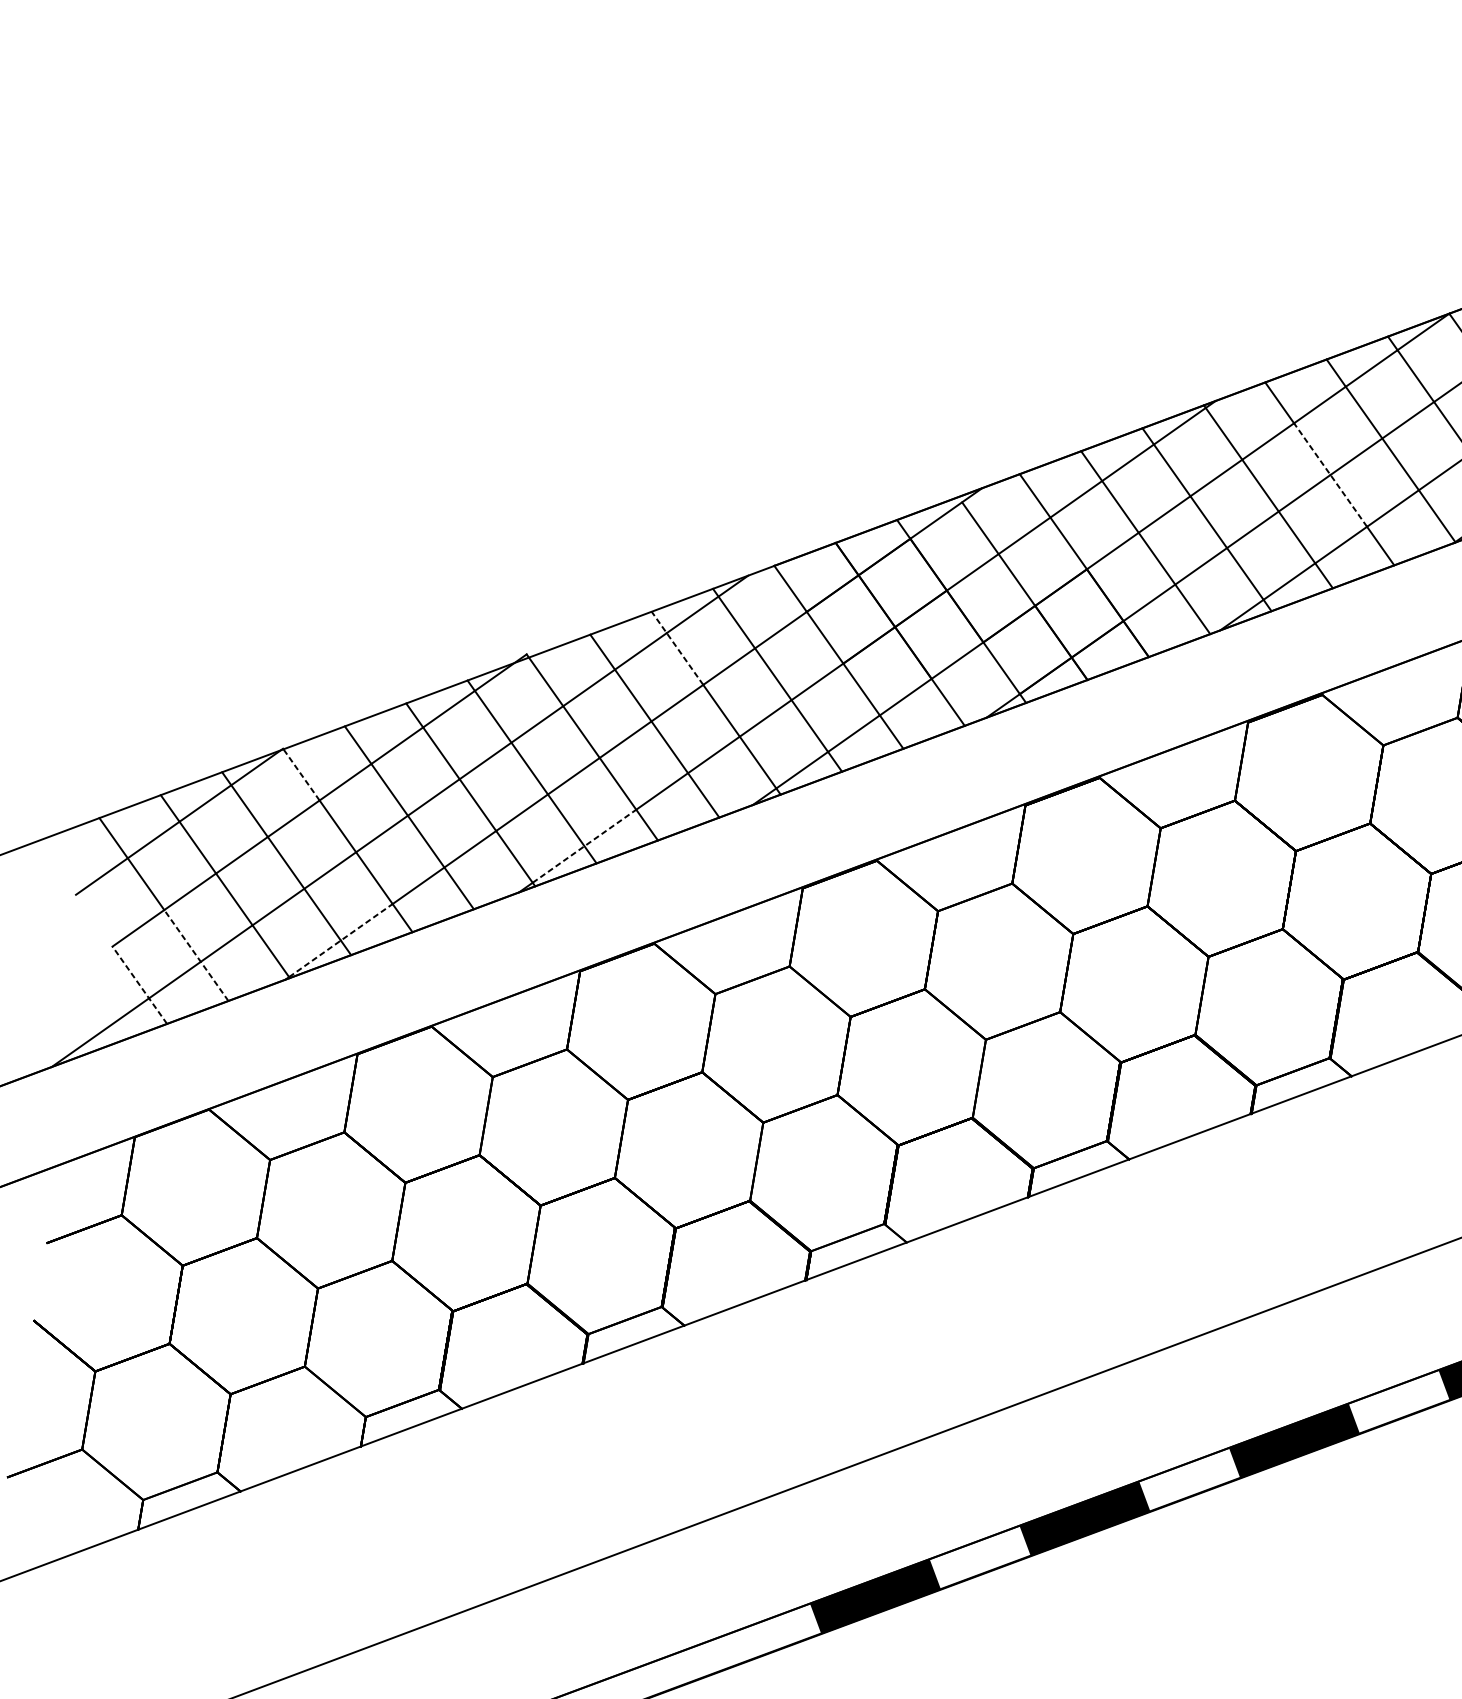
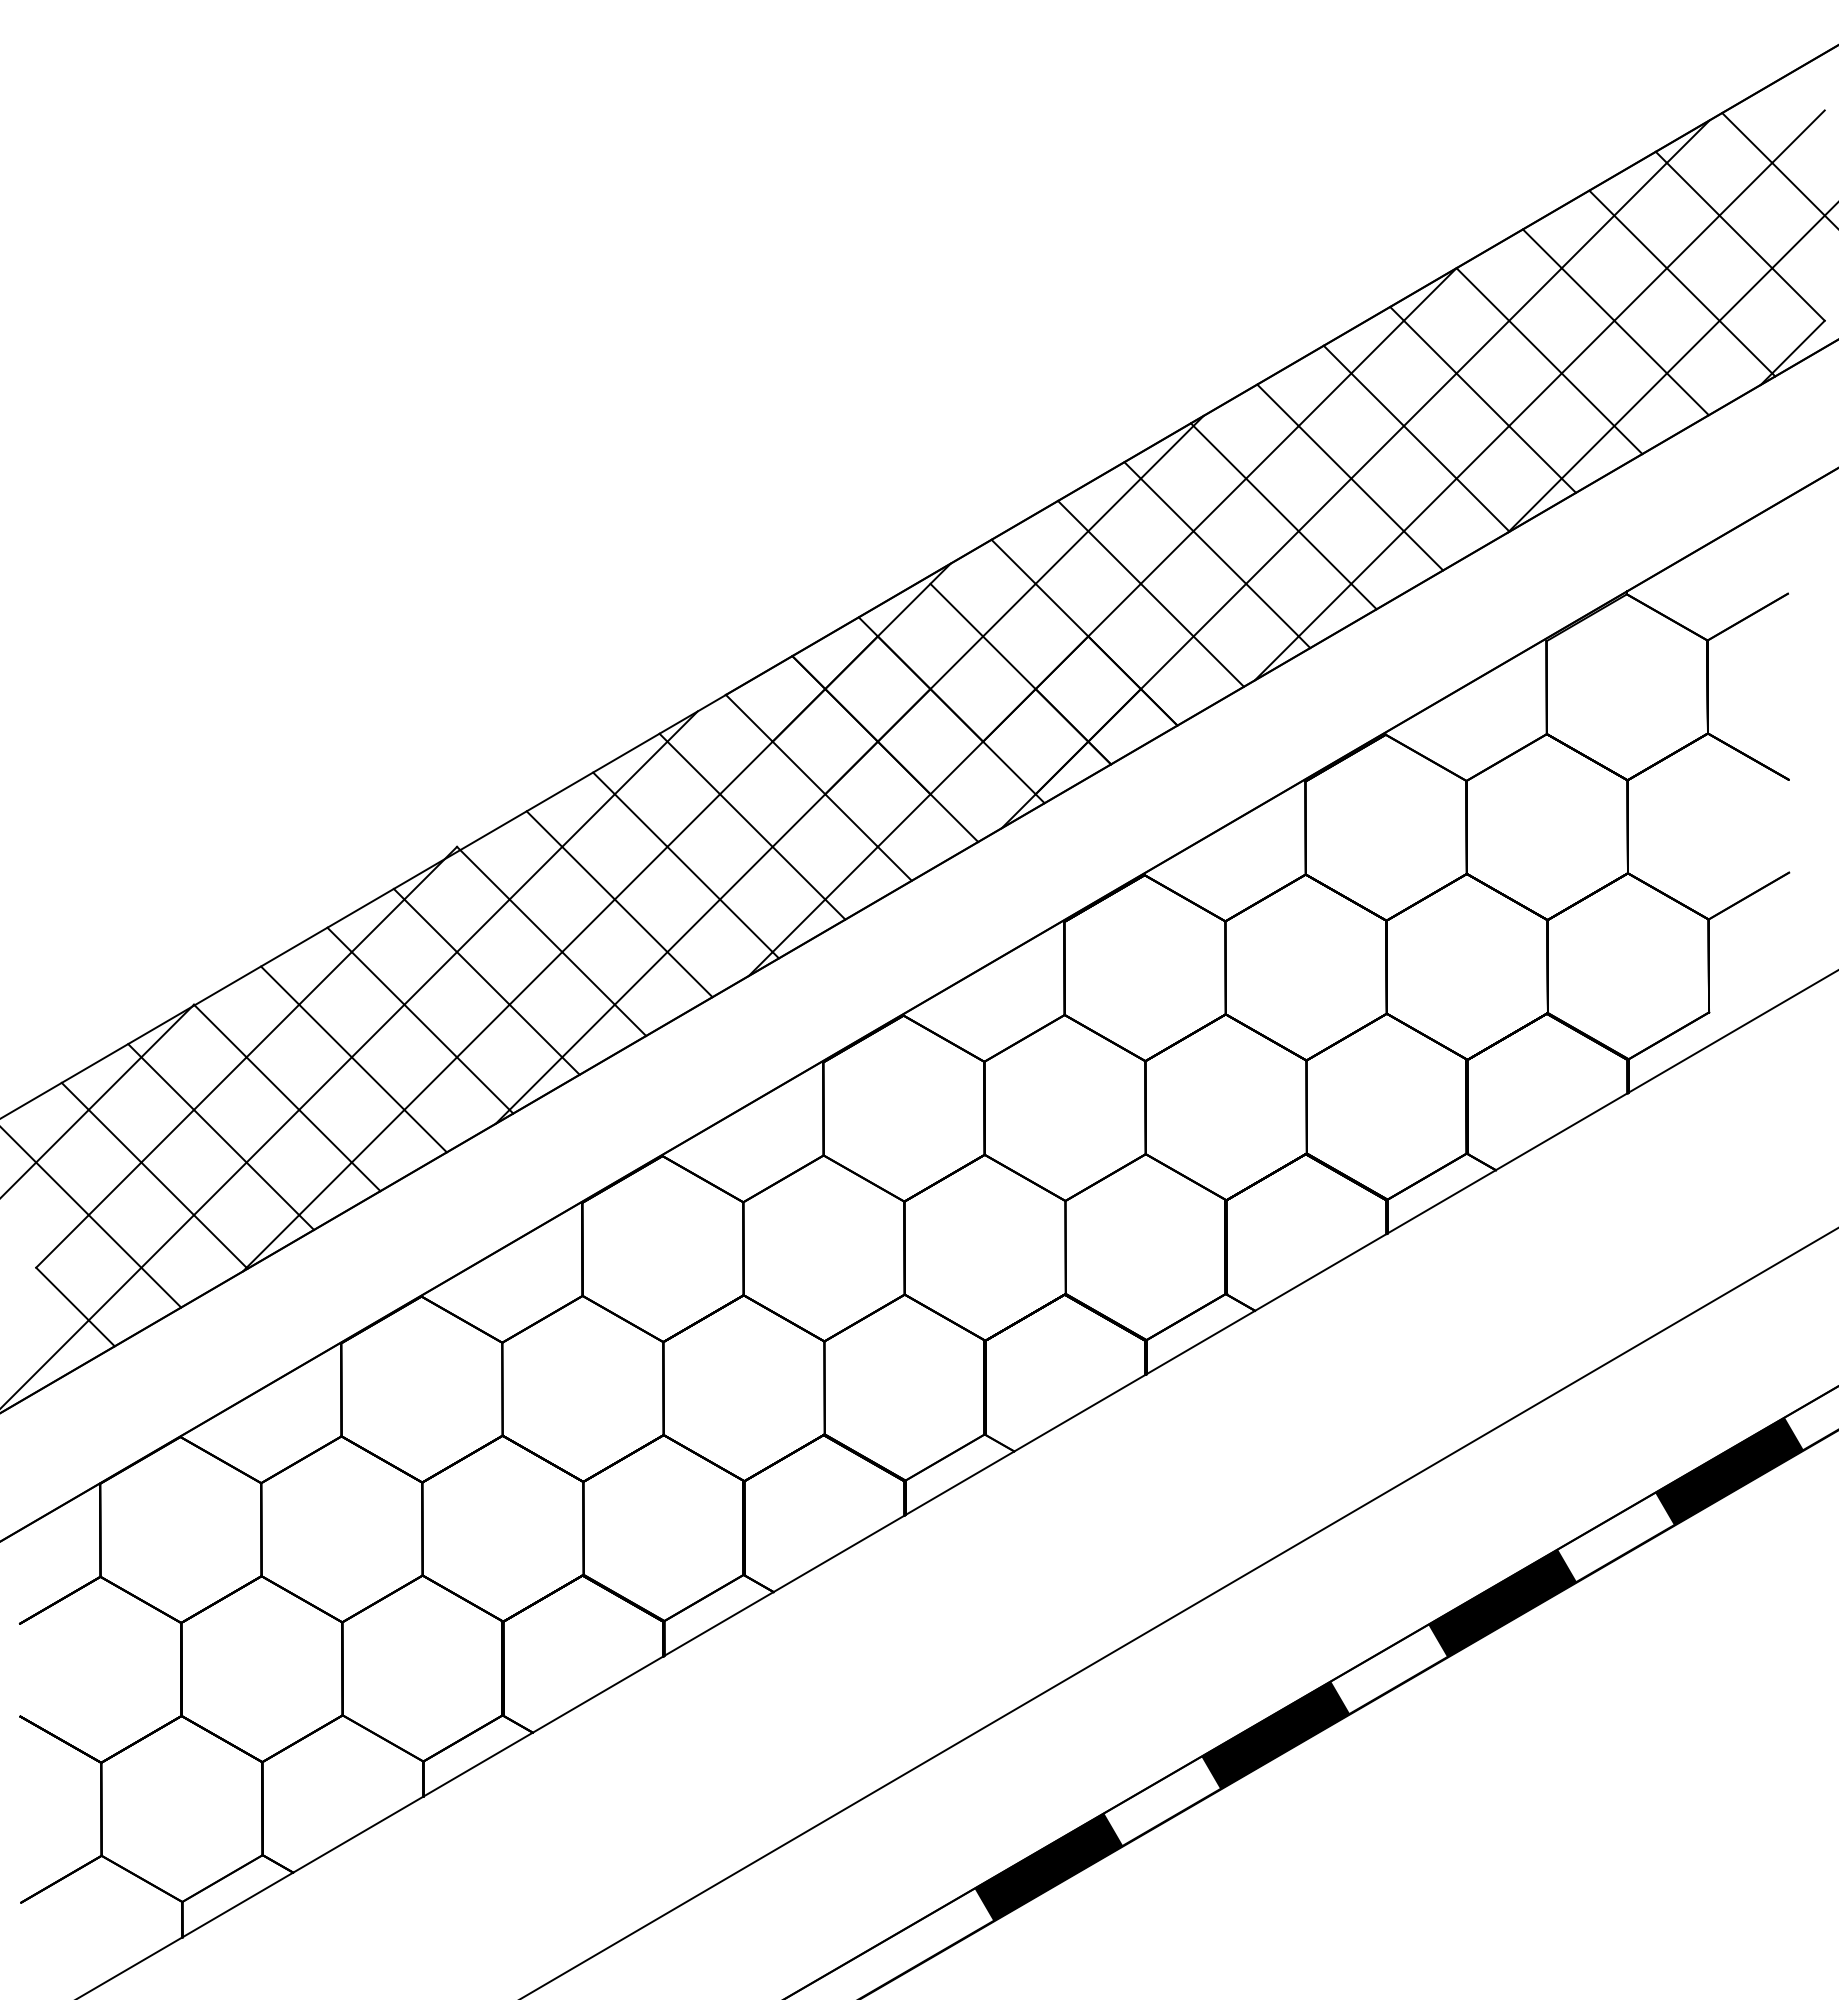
line: (1330, 474) -> (1351, 478), dashed -> solid
line: (677, 648) -> (630, 809), dashed -> solid
line: (300, 774) -> (219, 1030), dashed -> solid
line: (584, 845) -> (562, 1056), dashed -> solid
line: (341, 940) -> (299, 1214), dashed -> solid
line: (196, 954) -> (134, 1260), dashed -> solid
line: (139, 985) -> (75, 1307), dashed -> solid

